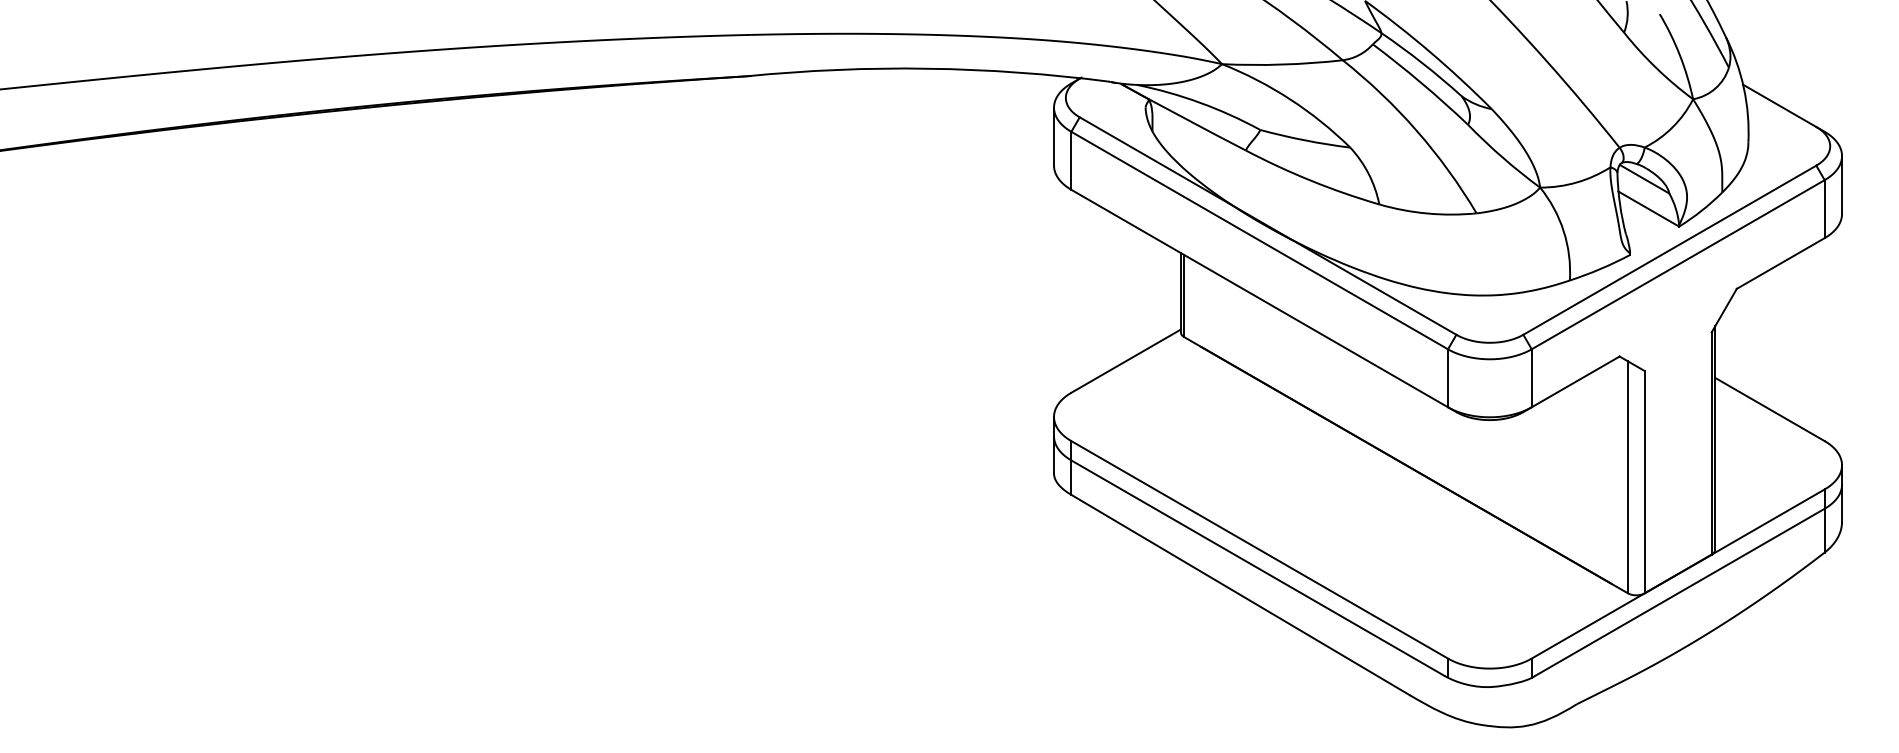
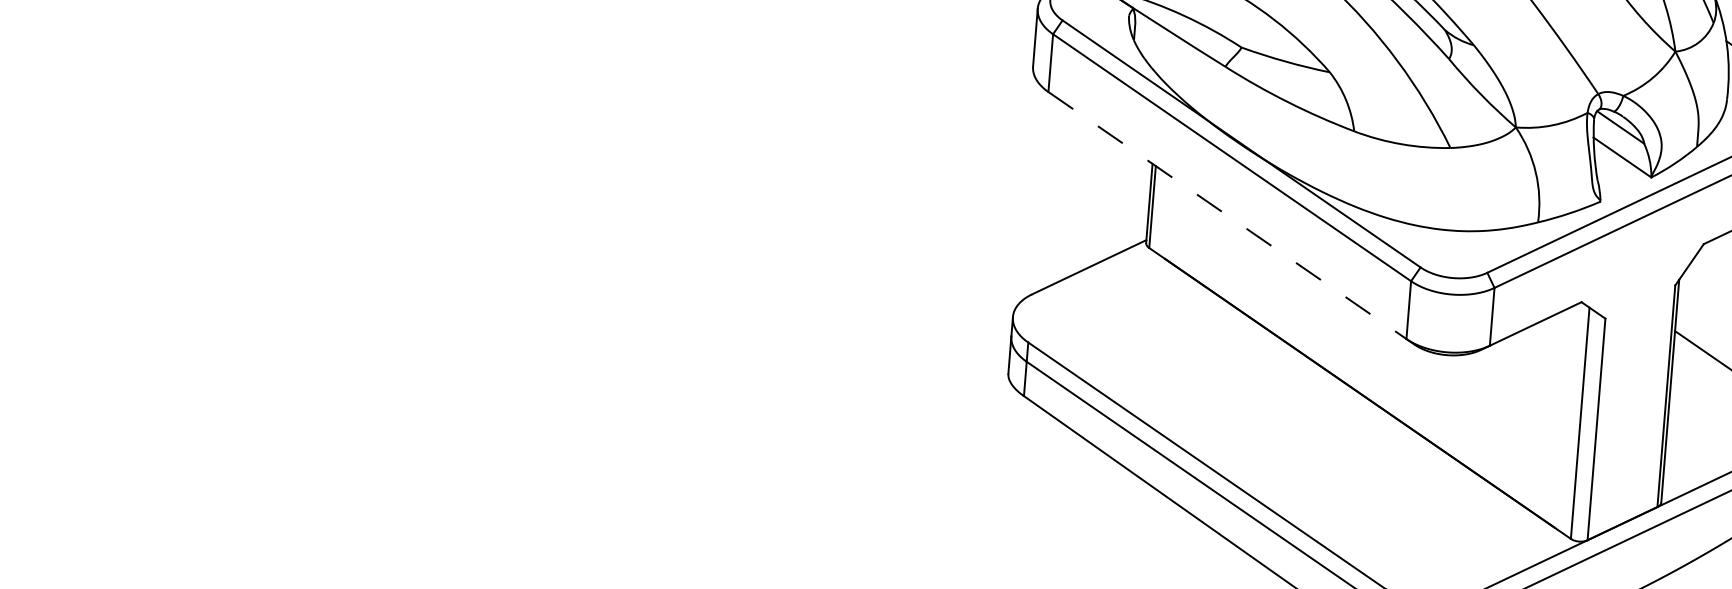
line: (1260, 298) -> (1228, 215), solid -> dashed

